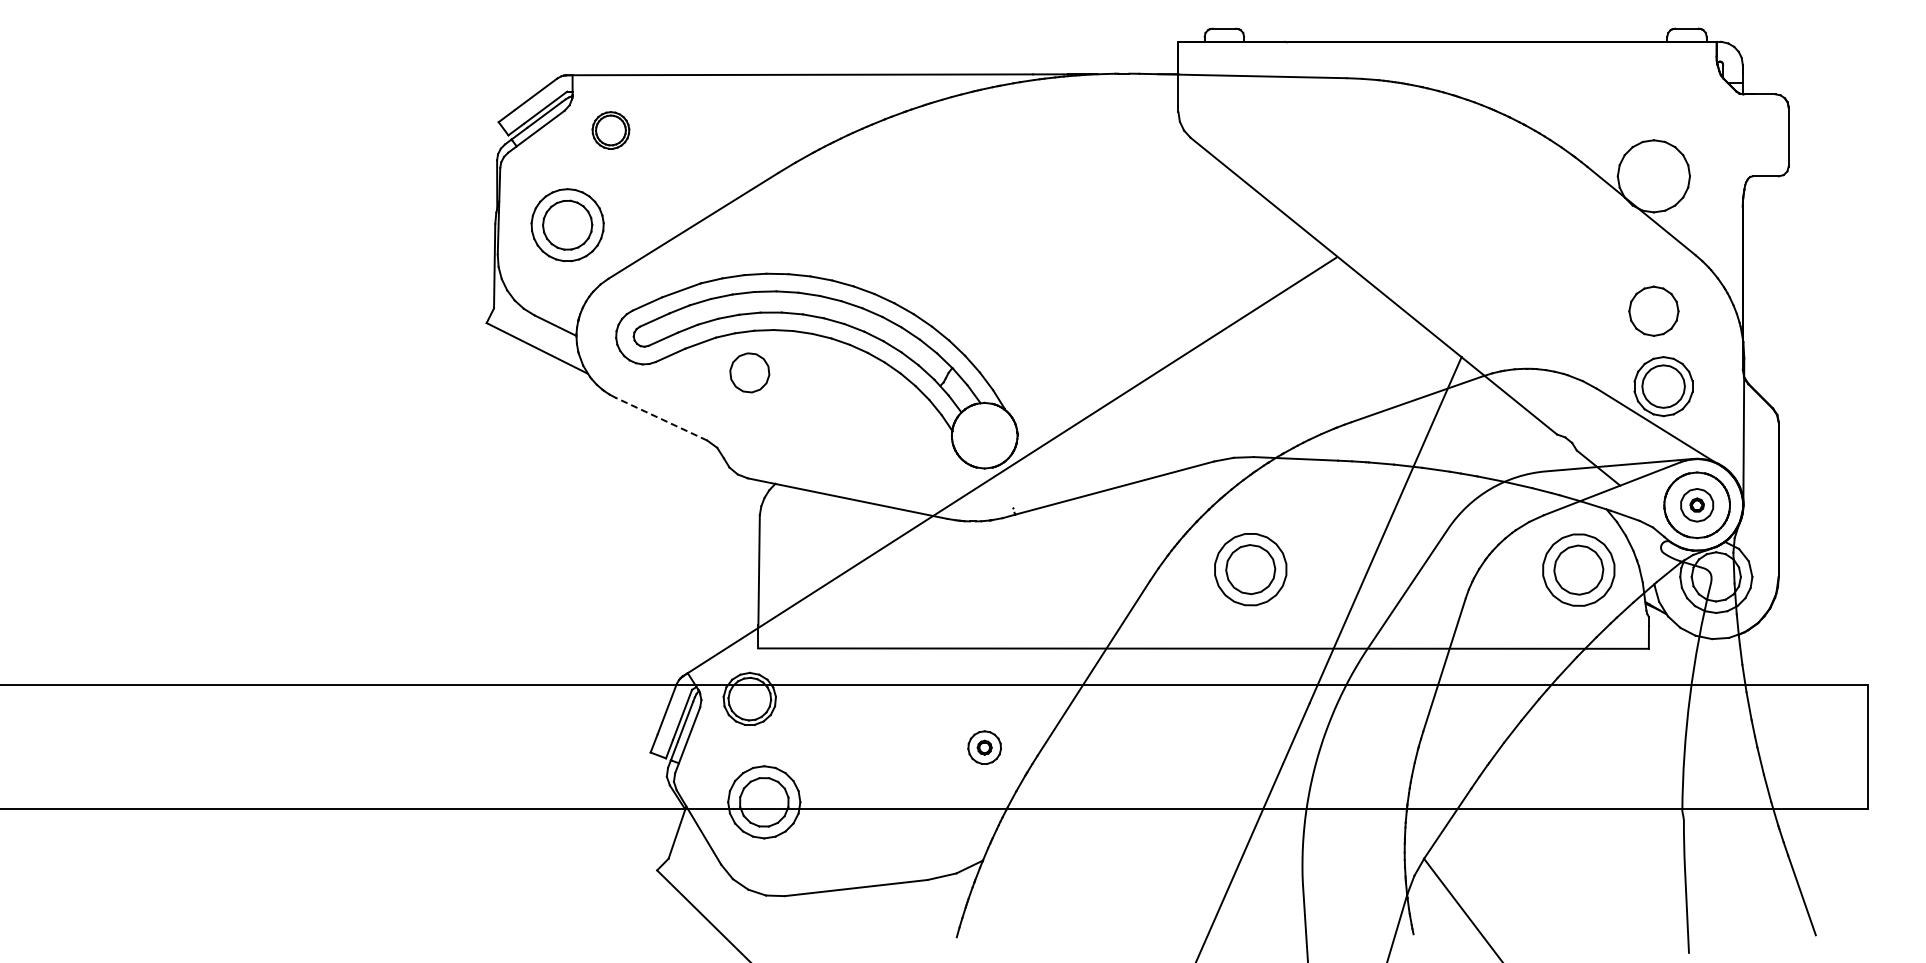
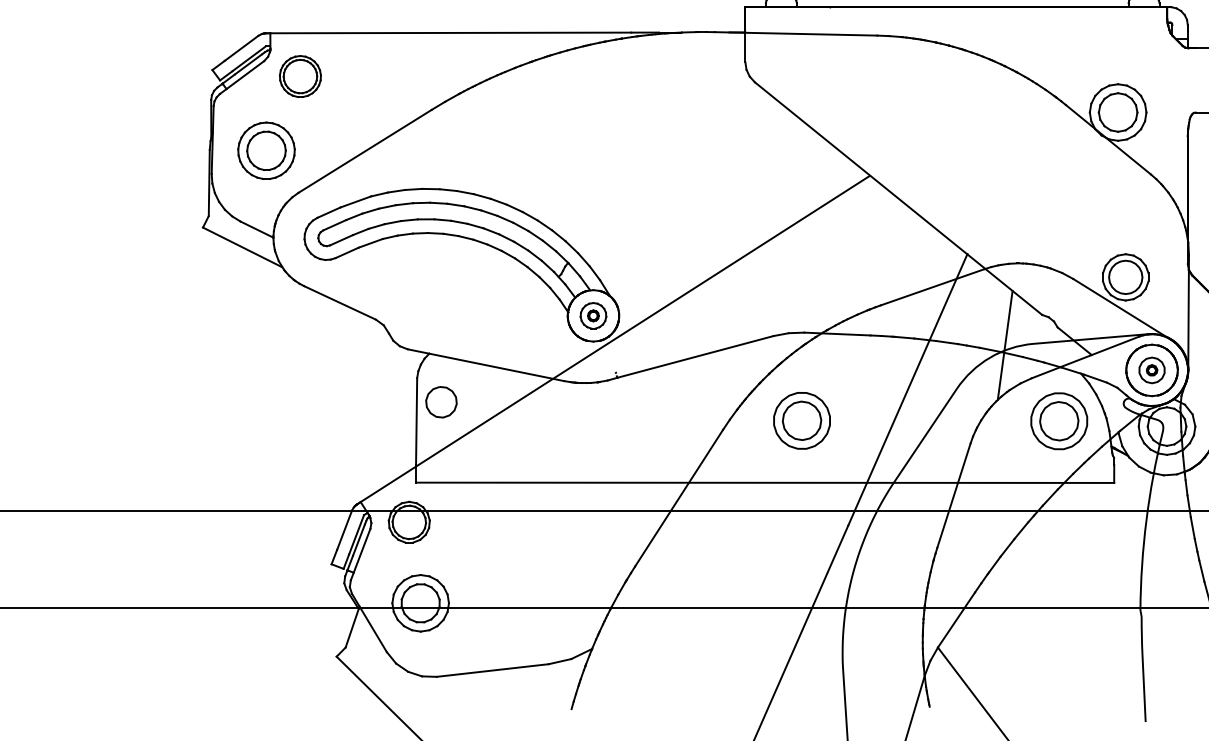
part: (610, 130) -> (300, 76), size x1.43
part: (1653, 310) -> (1117, 111), moved
part: (749, 372) -> (441, 401), moved
line: (661, 419) -> (340, 303), dashed -> solid
line: (1509, 472) -> (1004, 344), added
part: (984, 747) -> (593, 315), moved

